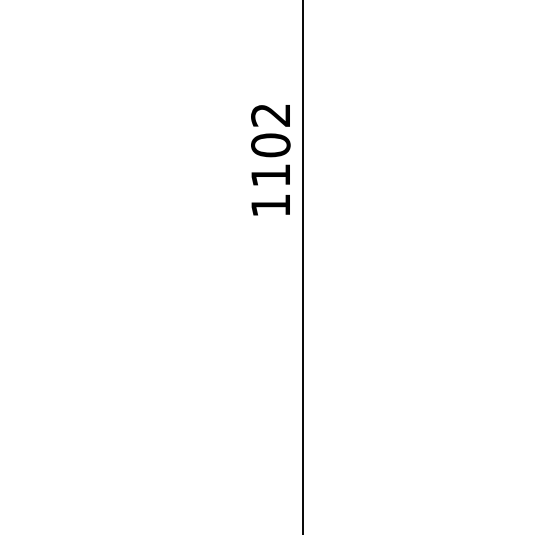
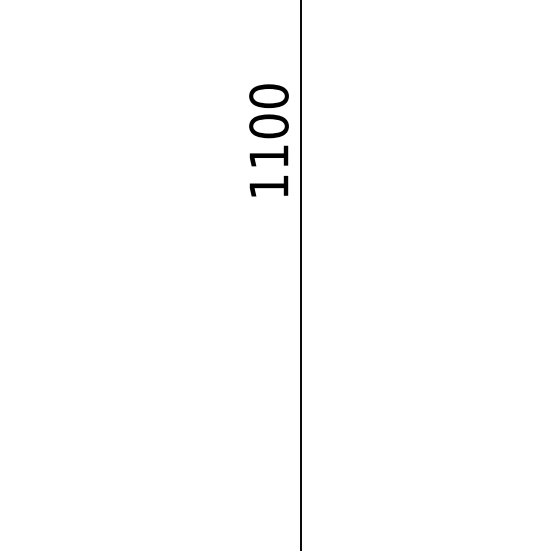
text: (270, 115) -> (268, 96), 1102 -> 1100

